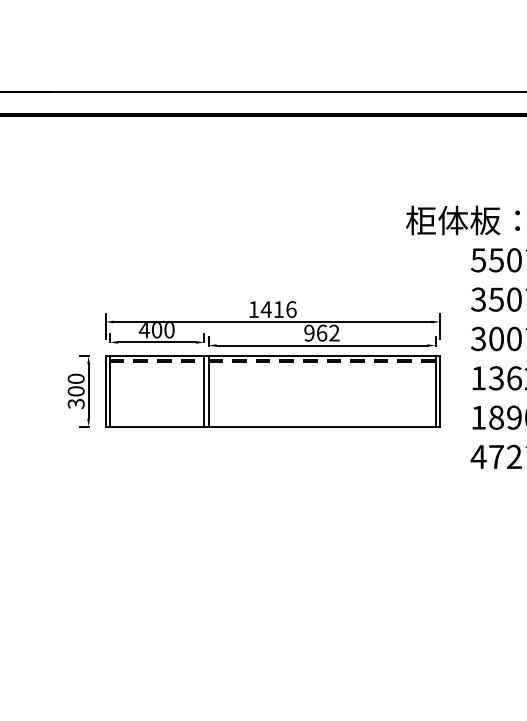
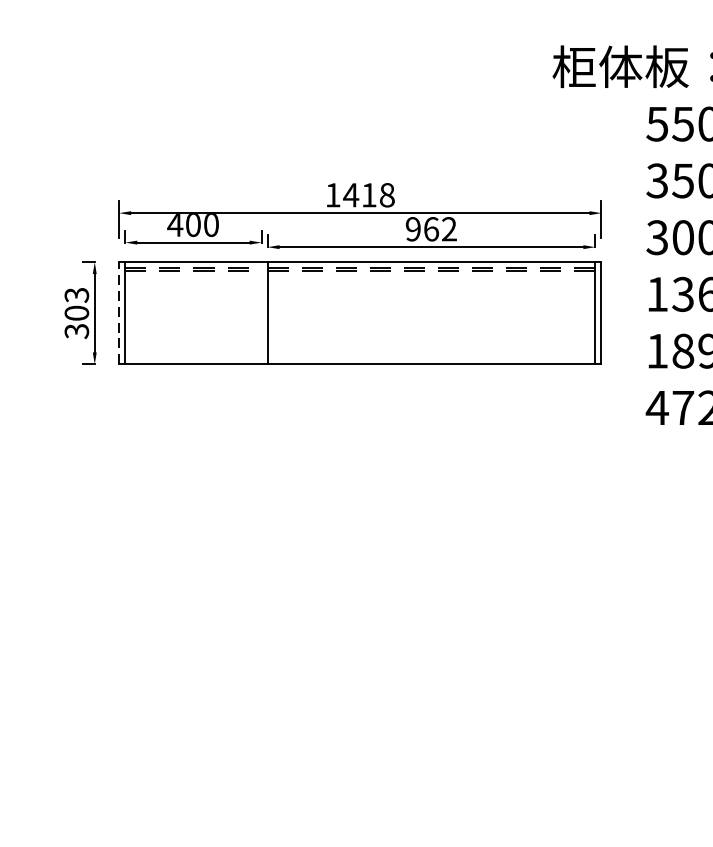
text: (291, 309) -> (387, 195), 1416 -> 1418
text: (75, 378) -> (75, 294), 300 -> 303
line: (105, 390) -> (119, 311), solid -> dashed
line: (204, 390) -> (261, 311), removed

